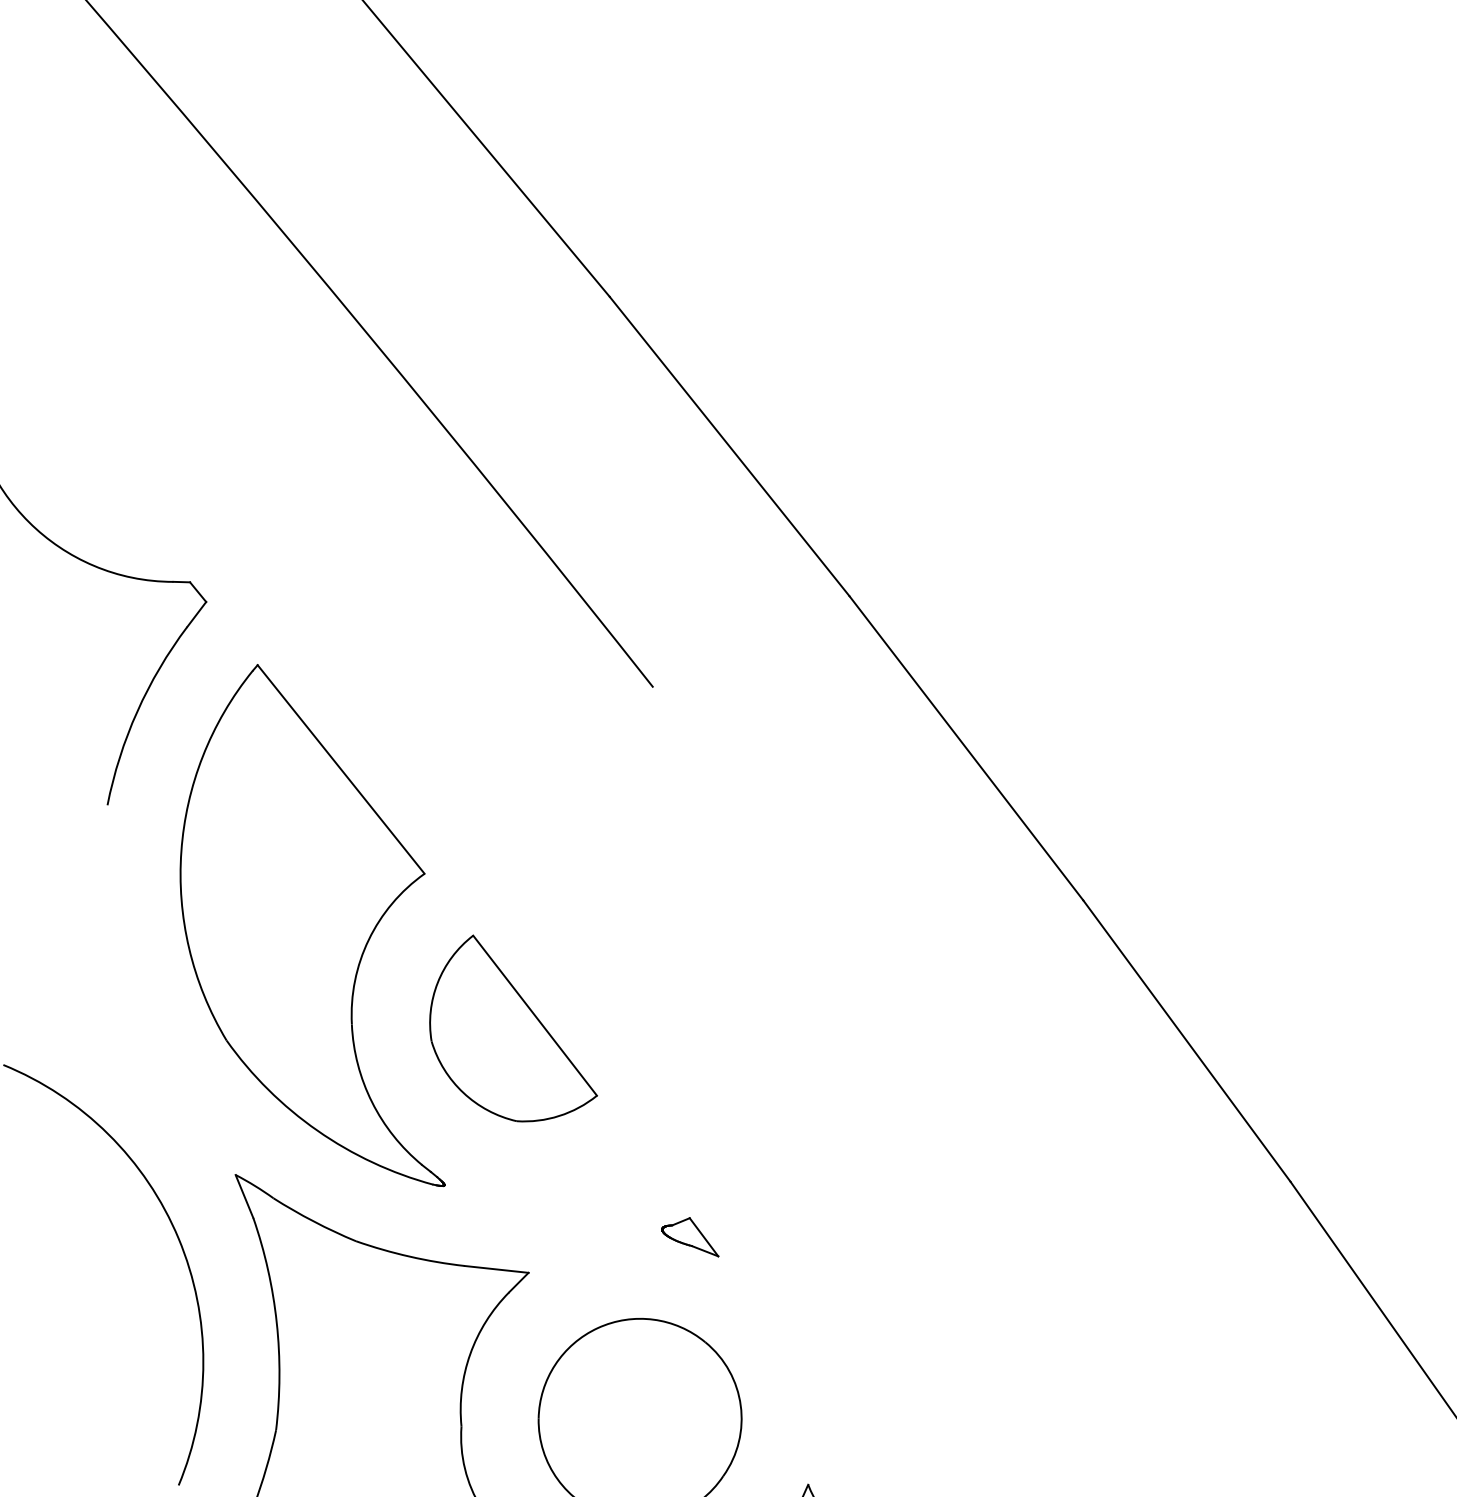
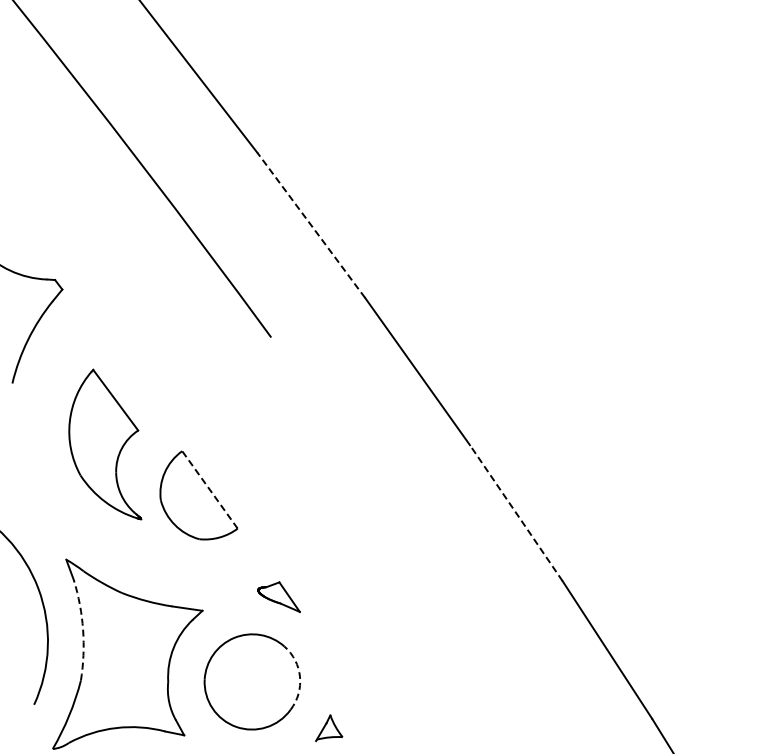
line: (729, 446) -> (311, 225), solid -> dashed
part: (307, 927) -> (104, 444), size x0.6
line: (534, 1014) -> (209, 489), solid -> dashed
line: (1185, 1039) -> (515, 512), solid -> dashed
part: (688, 1236) -> (278, 596), size x1.6
arc: (277, 1321) -> (83, 629), solid -> dashed
arc: (741, 1404) -> (300, 676), solid -> dashed

